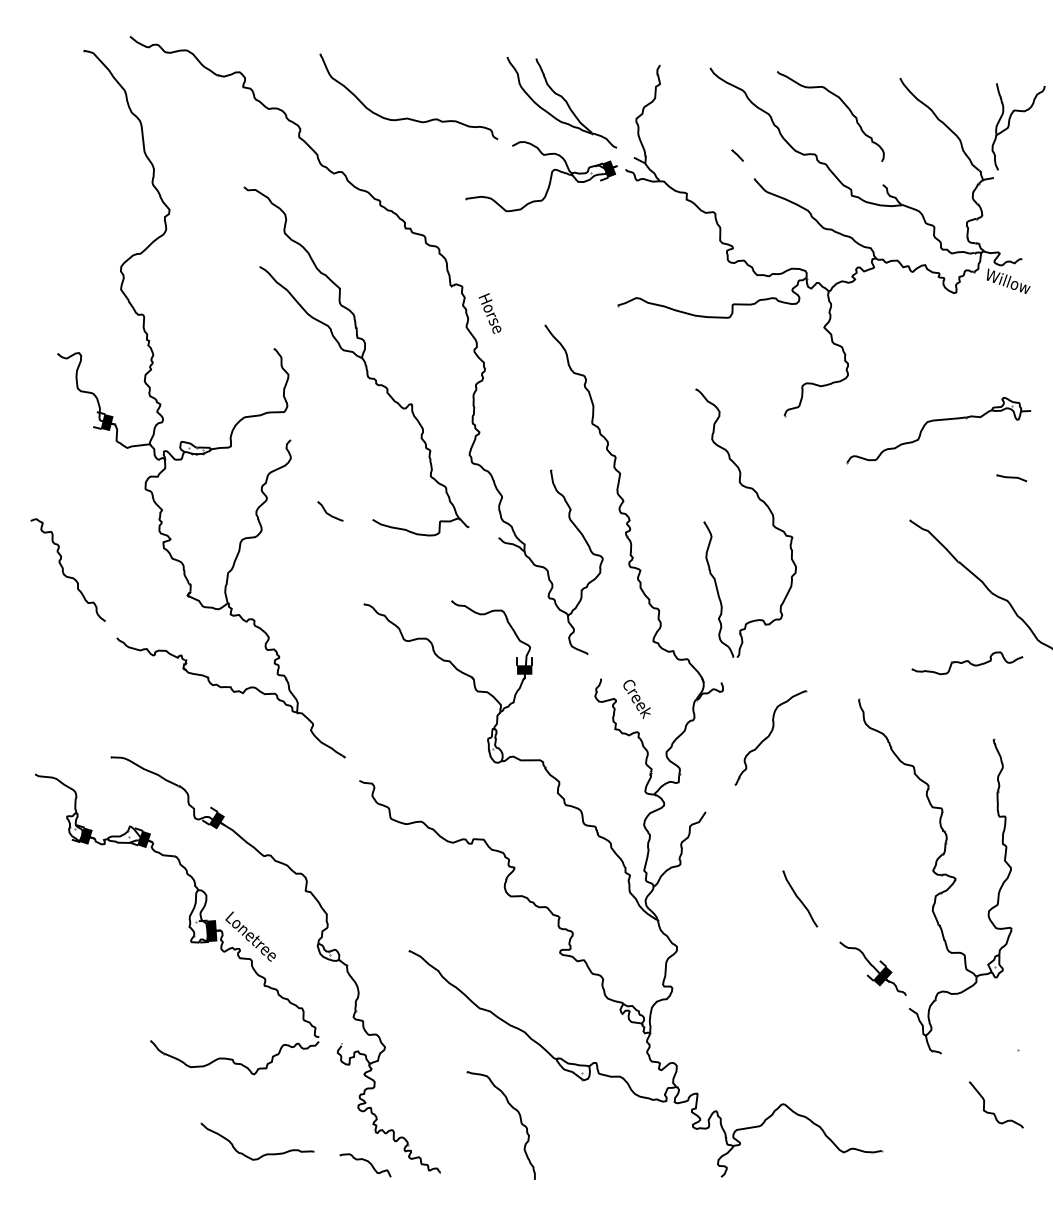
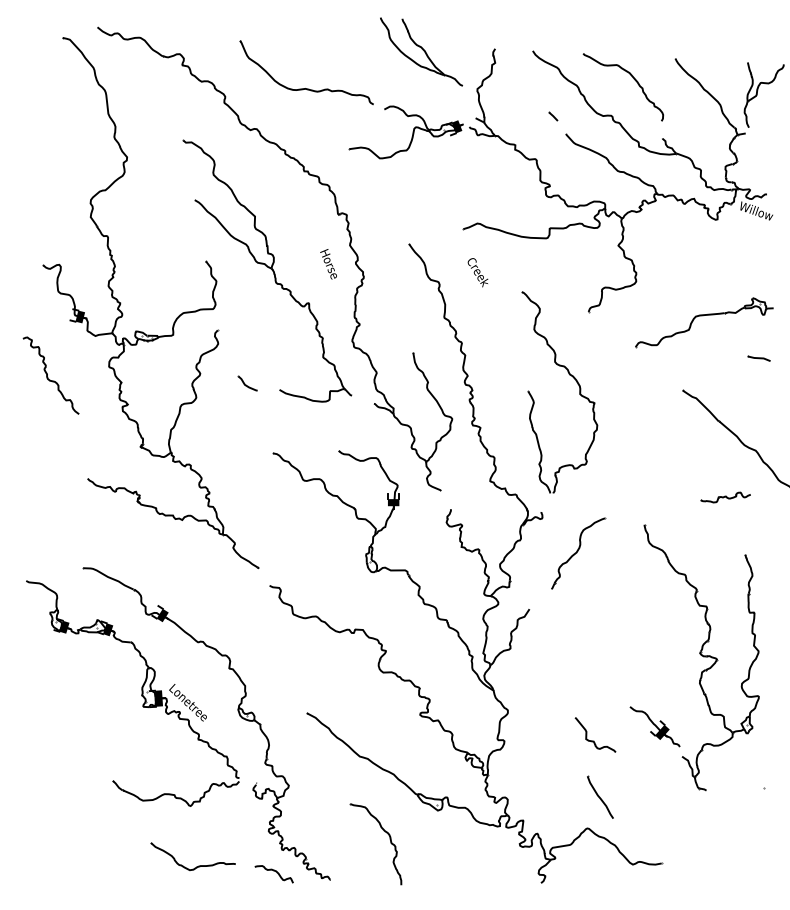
part: (561, 102) -> (421, 51), moved
text: (489, 313) -> (328, 264), moved
curve: (64, 572) -> (48, 377), moved
part: (966, 663) -> (725, 497), size x0.6
text: (636, 699) -> (477, 272), moved
part: (800, 897) -> (600, 796), moved
curve: (993, 1112) -> (593, 740), moved

